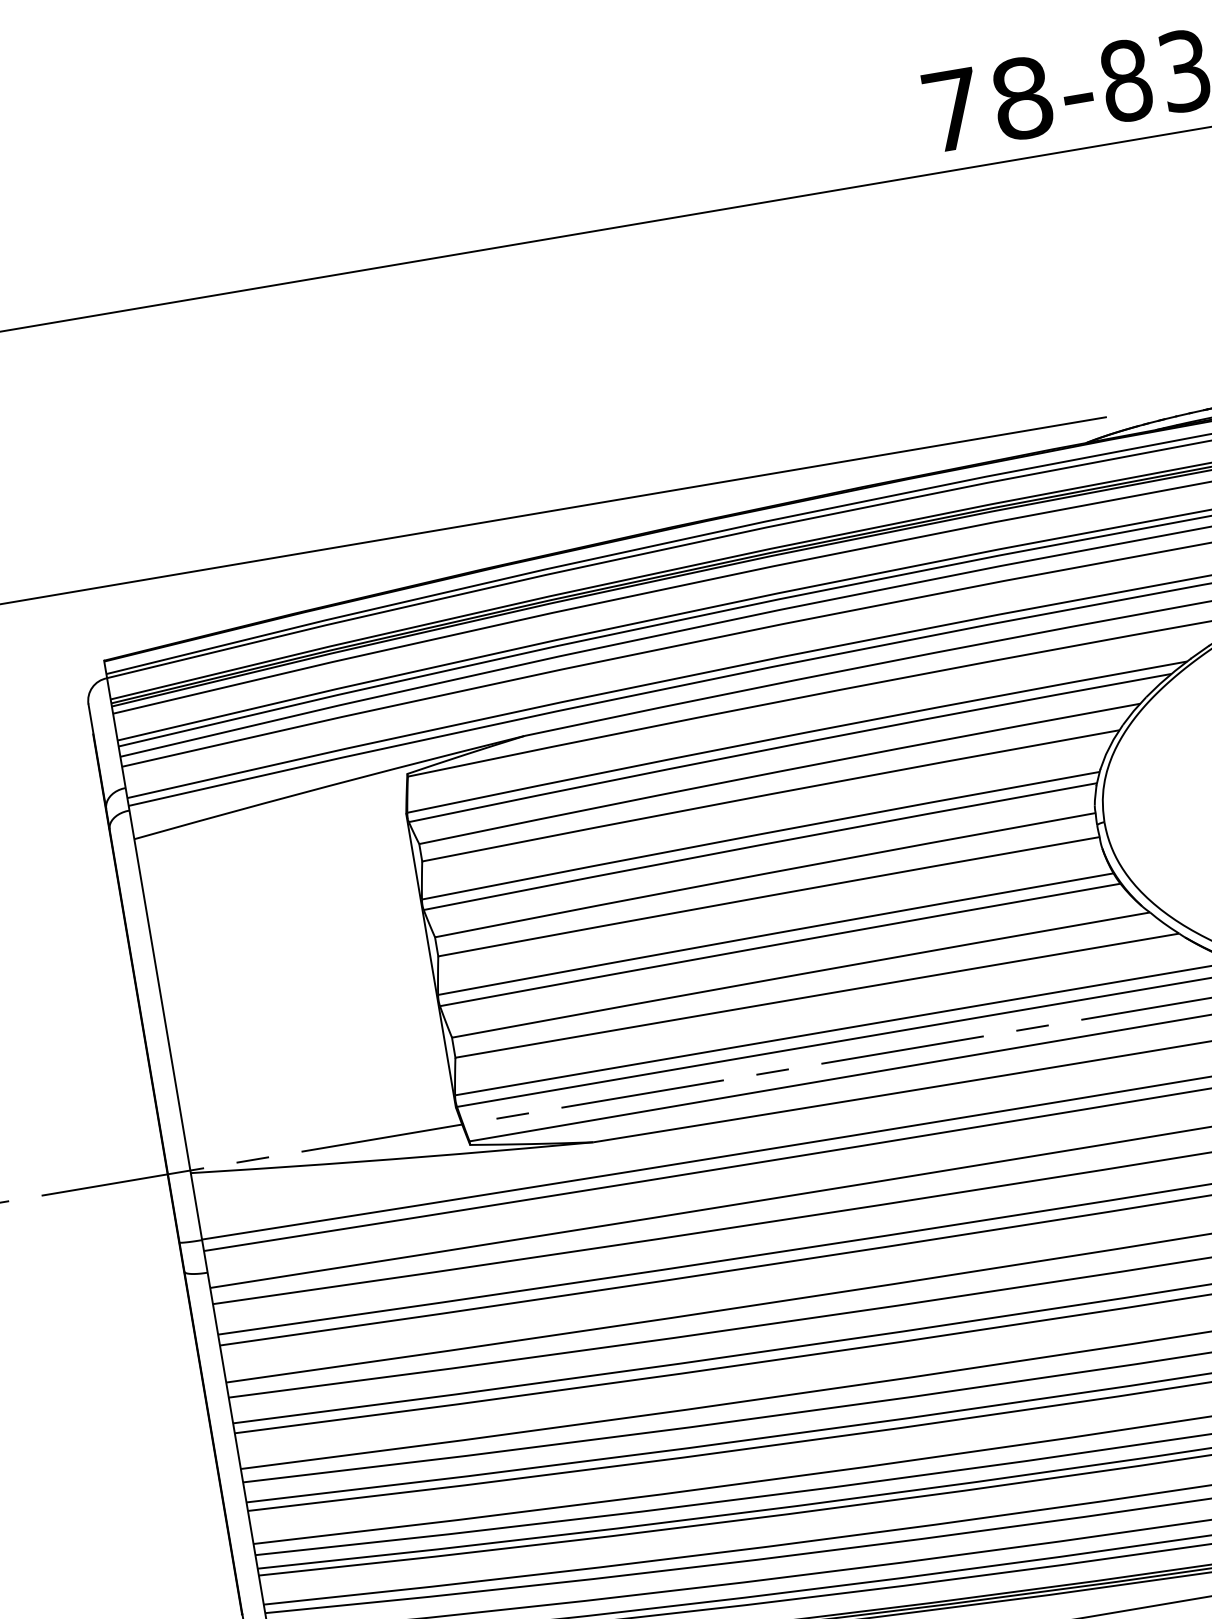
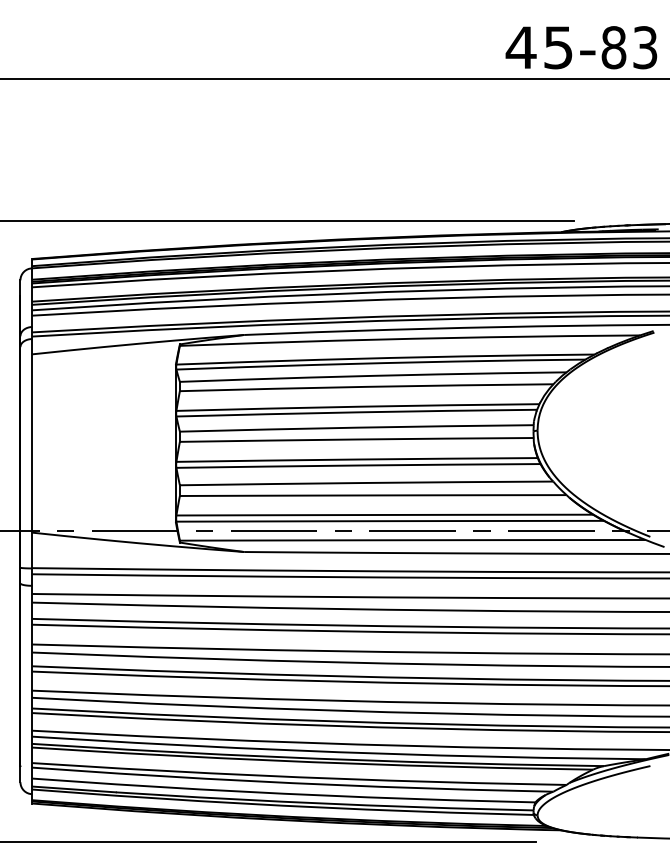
text: (986, 104) -> (539, 47), 78- -> 45-

